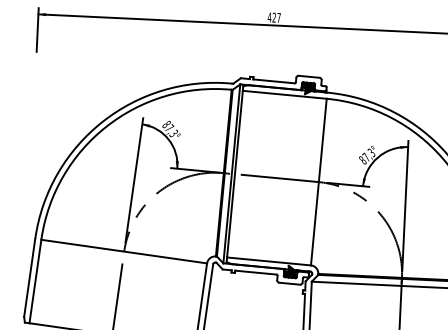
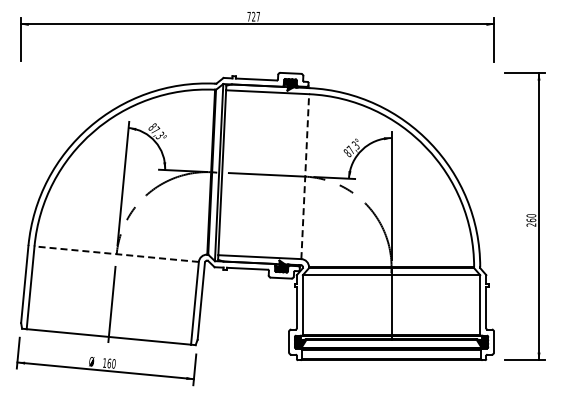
text: (269, 17) -> (248, 16), 427 -> 727
line: (319, 181) -> (305, 176), solid -> dashed
line: (124, 251) -> (116, 254), solid -> dashed

